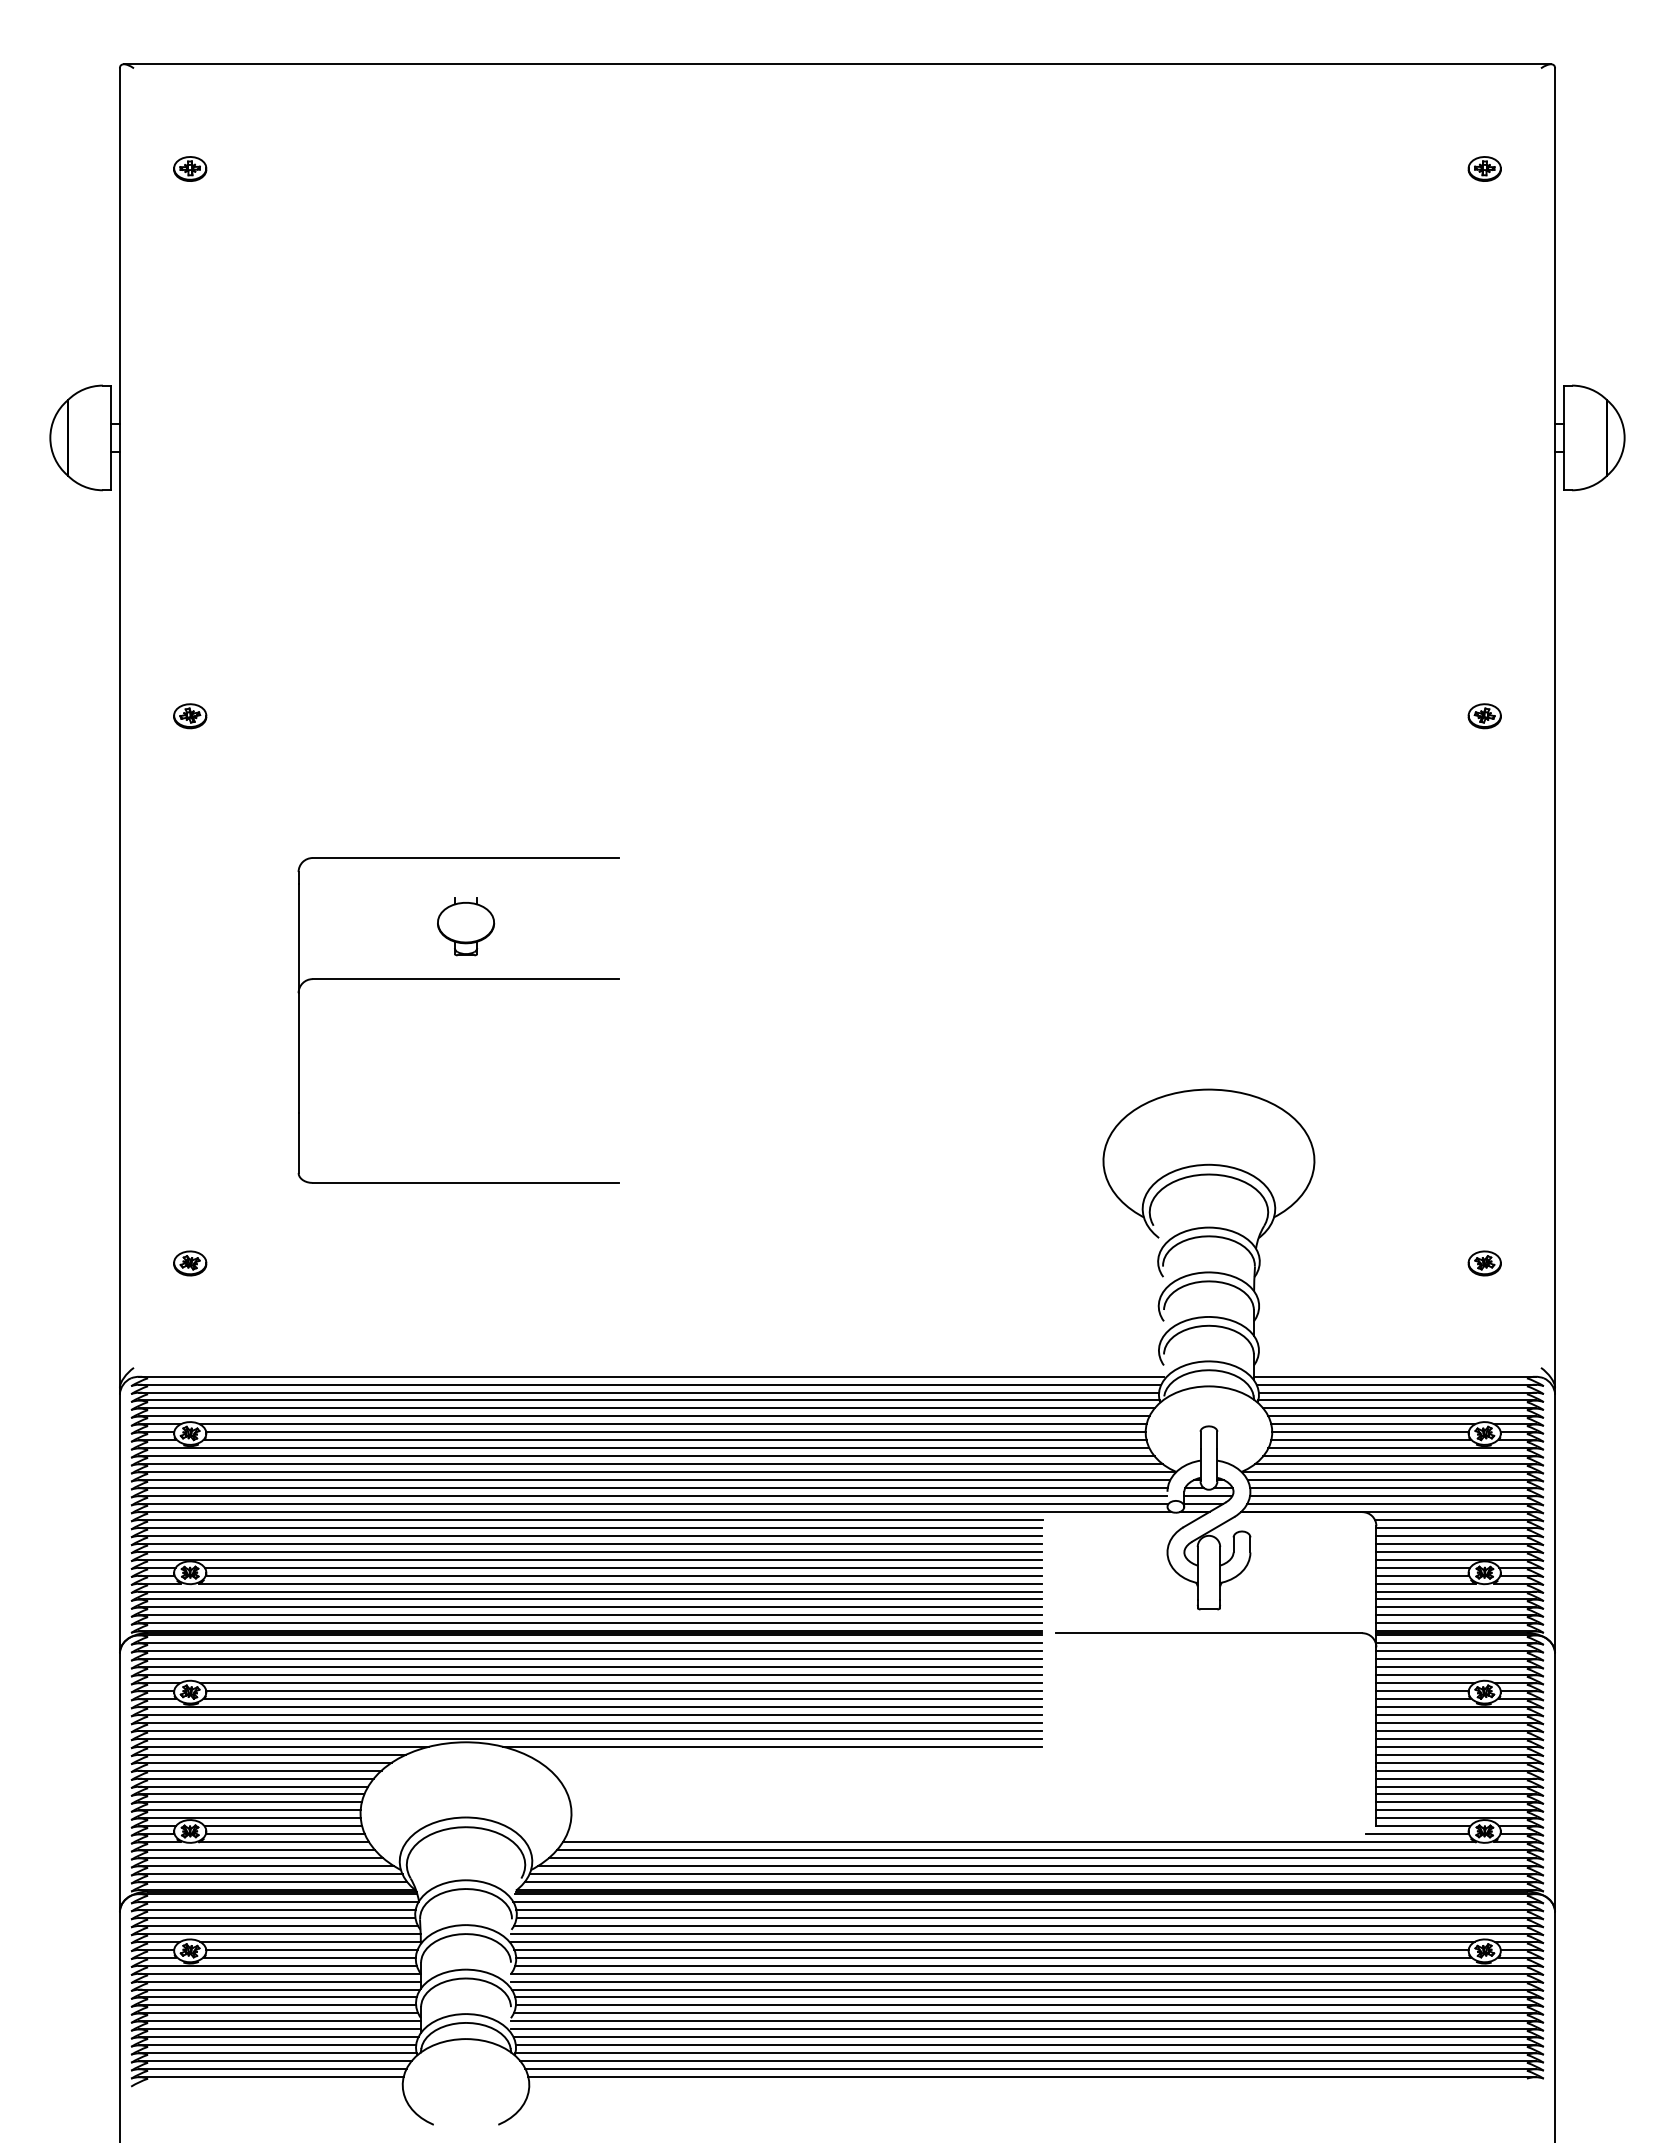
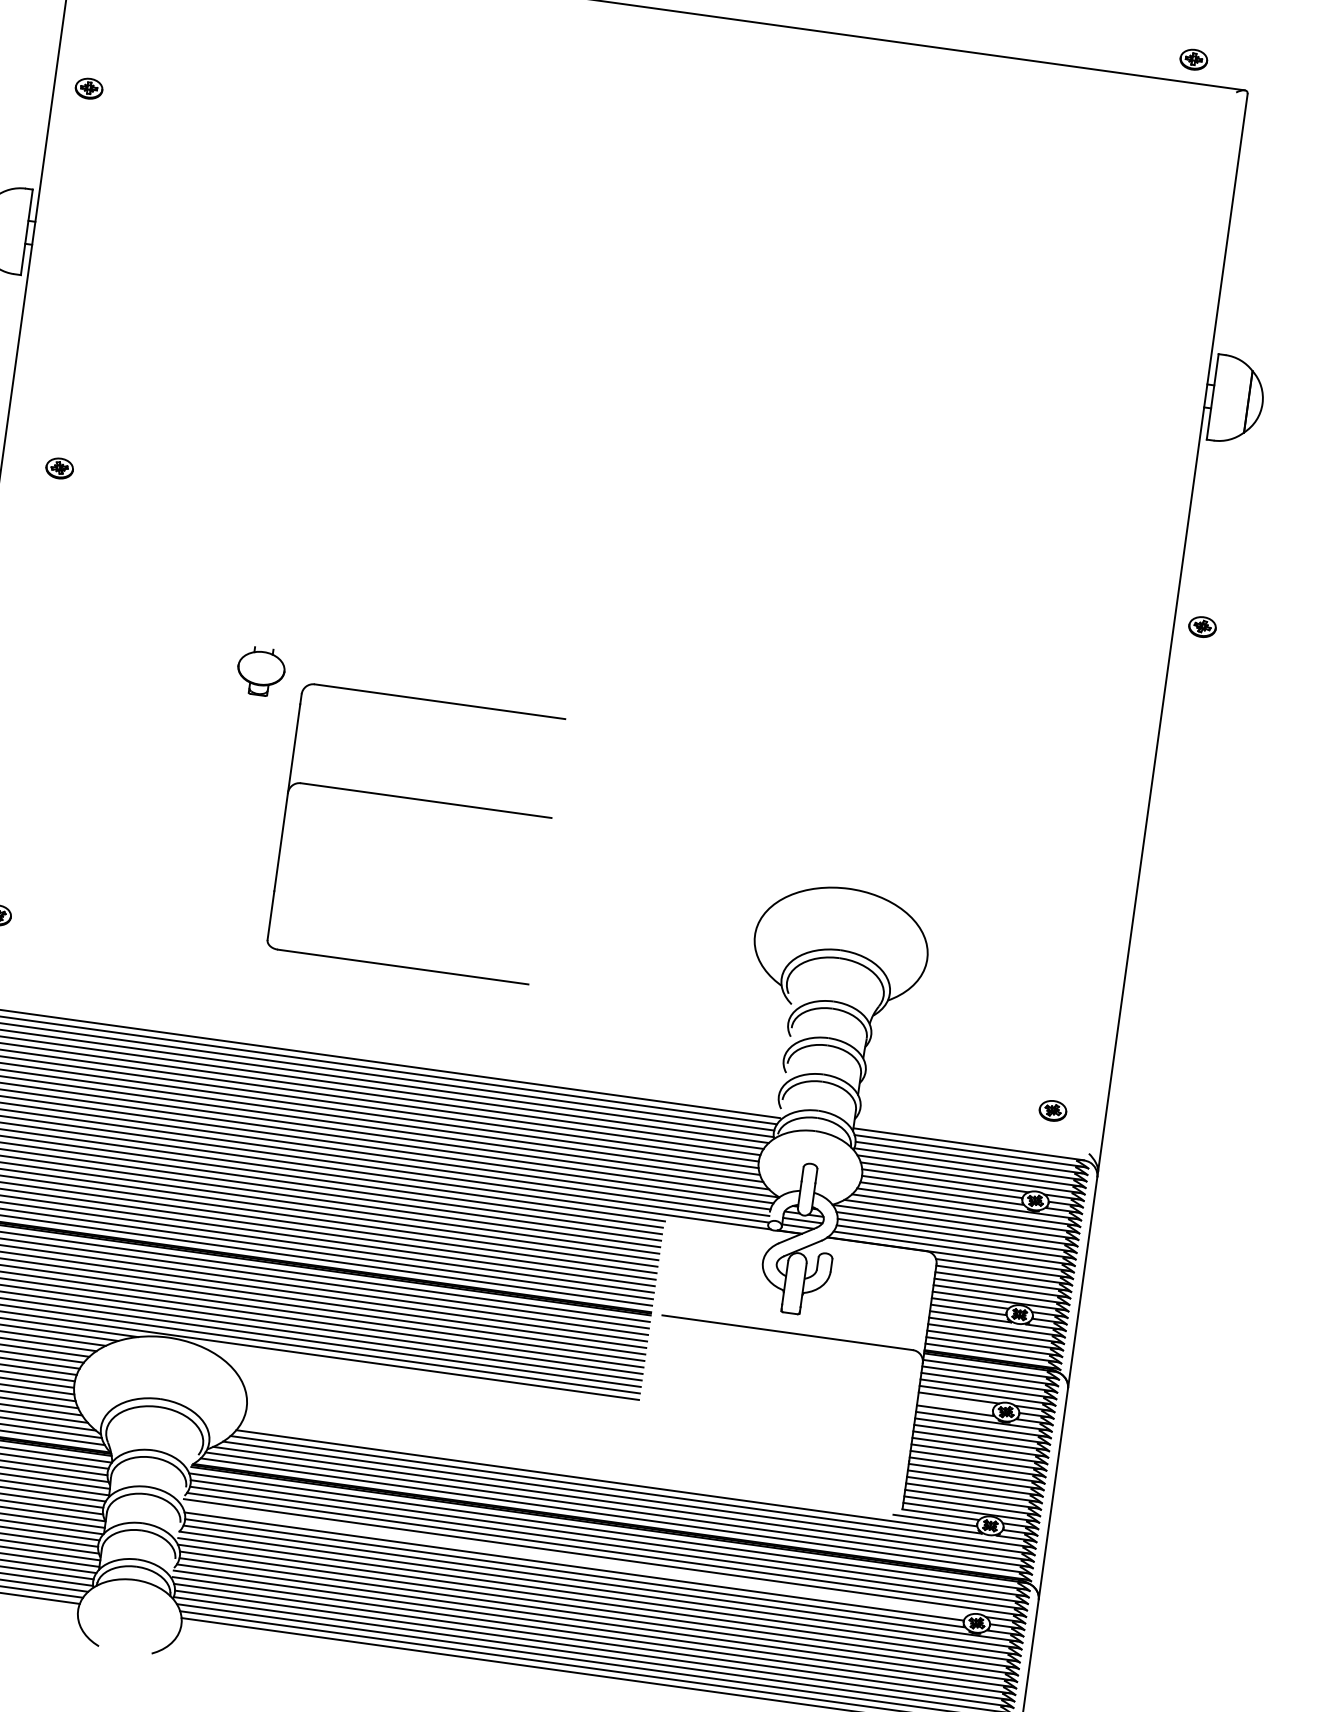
part: (190, 168) -> (89, 88), moved
part: (1484, 168) -> (1193, 59), moved
part: (1484, 716) -> (1202, 627), moved
part: (458, 979) -> (420, 800), moved
part: (1484, 1263) -> (1052, 1110), moved
line: (1422, 1691) -> (955, 1404), removed
line: (771, 1746) -> (417, 1375), removed
line: (992, 1941) -> (575, 1559), removed

